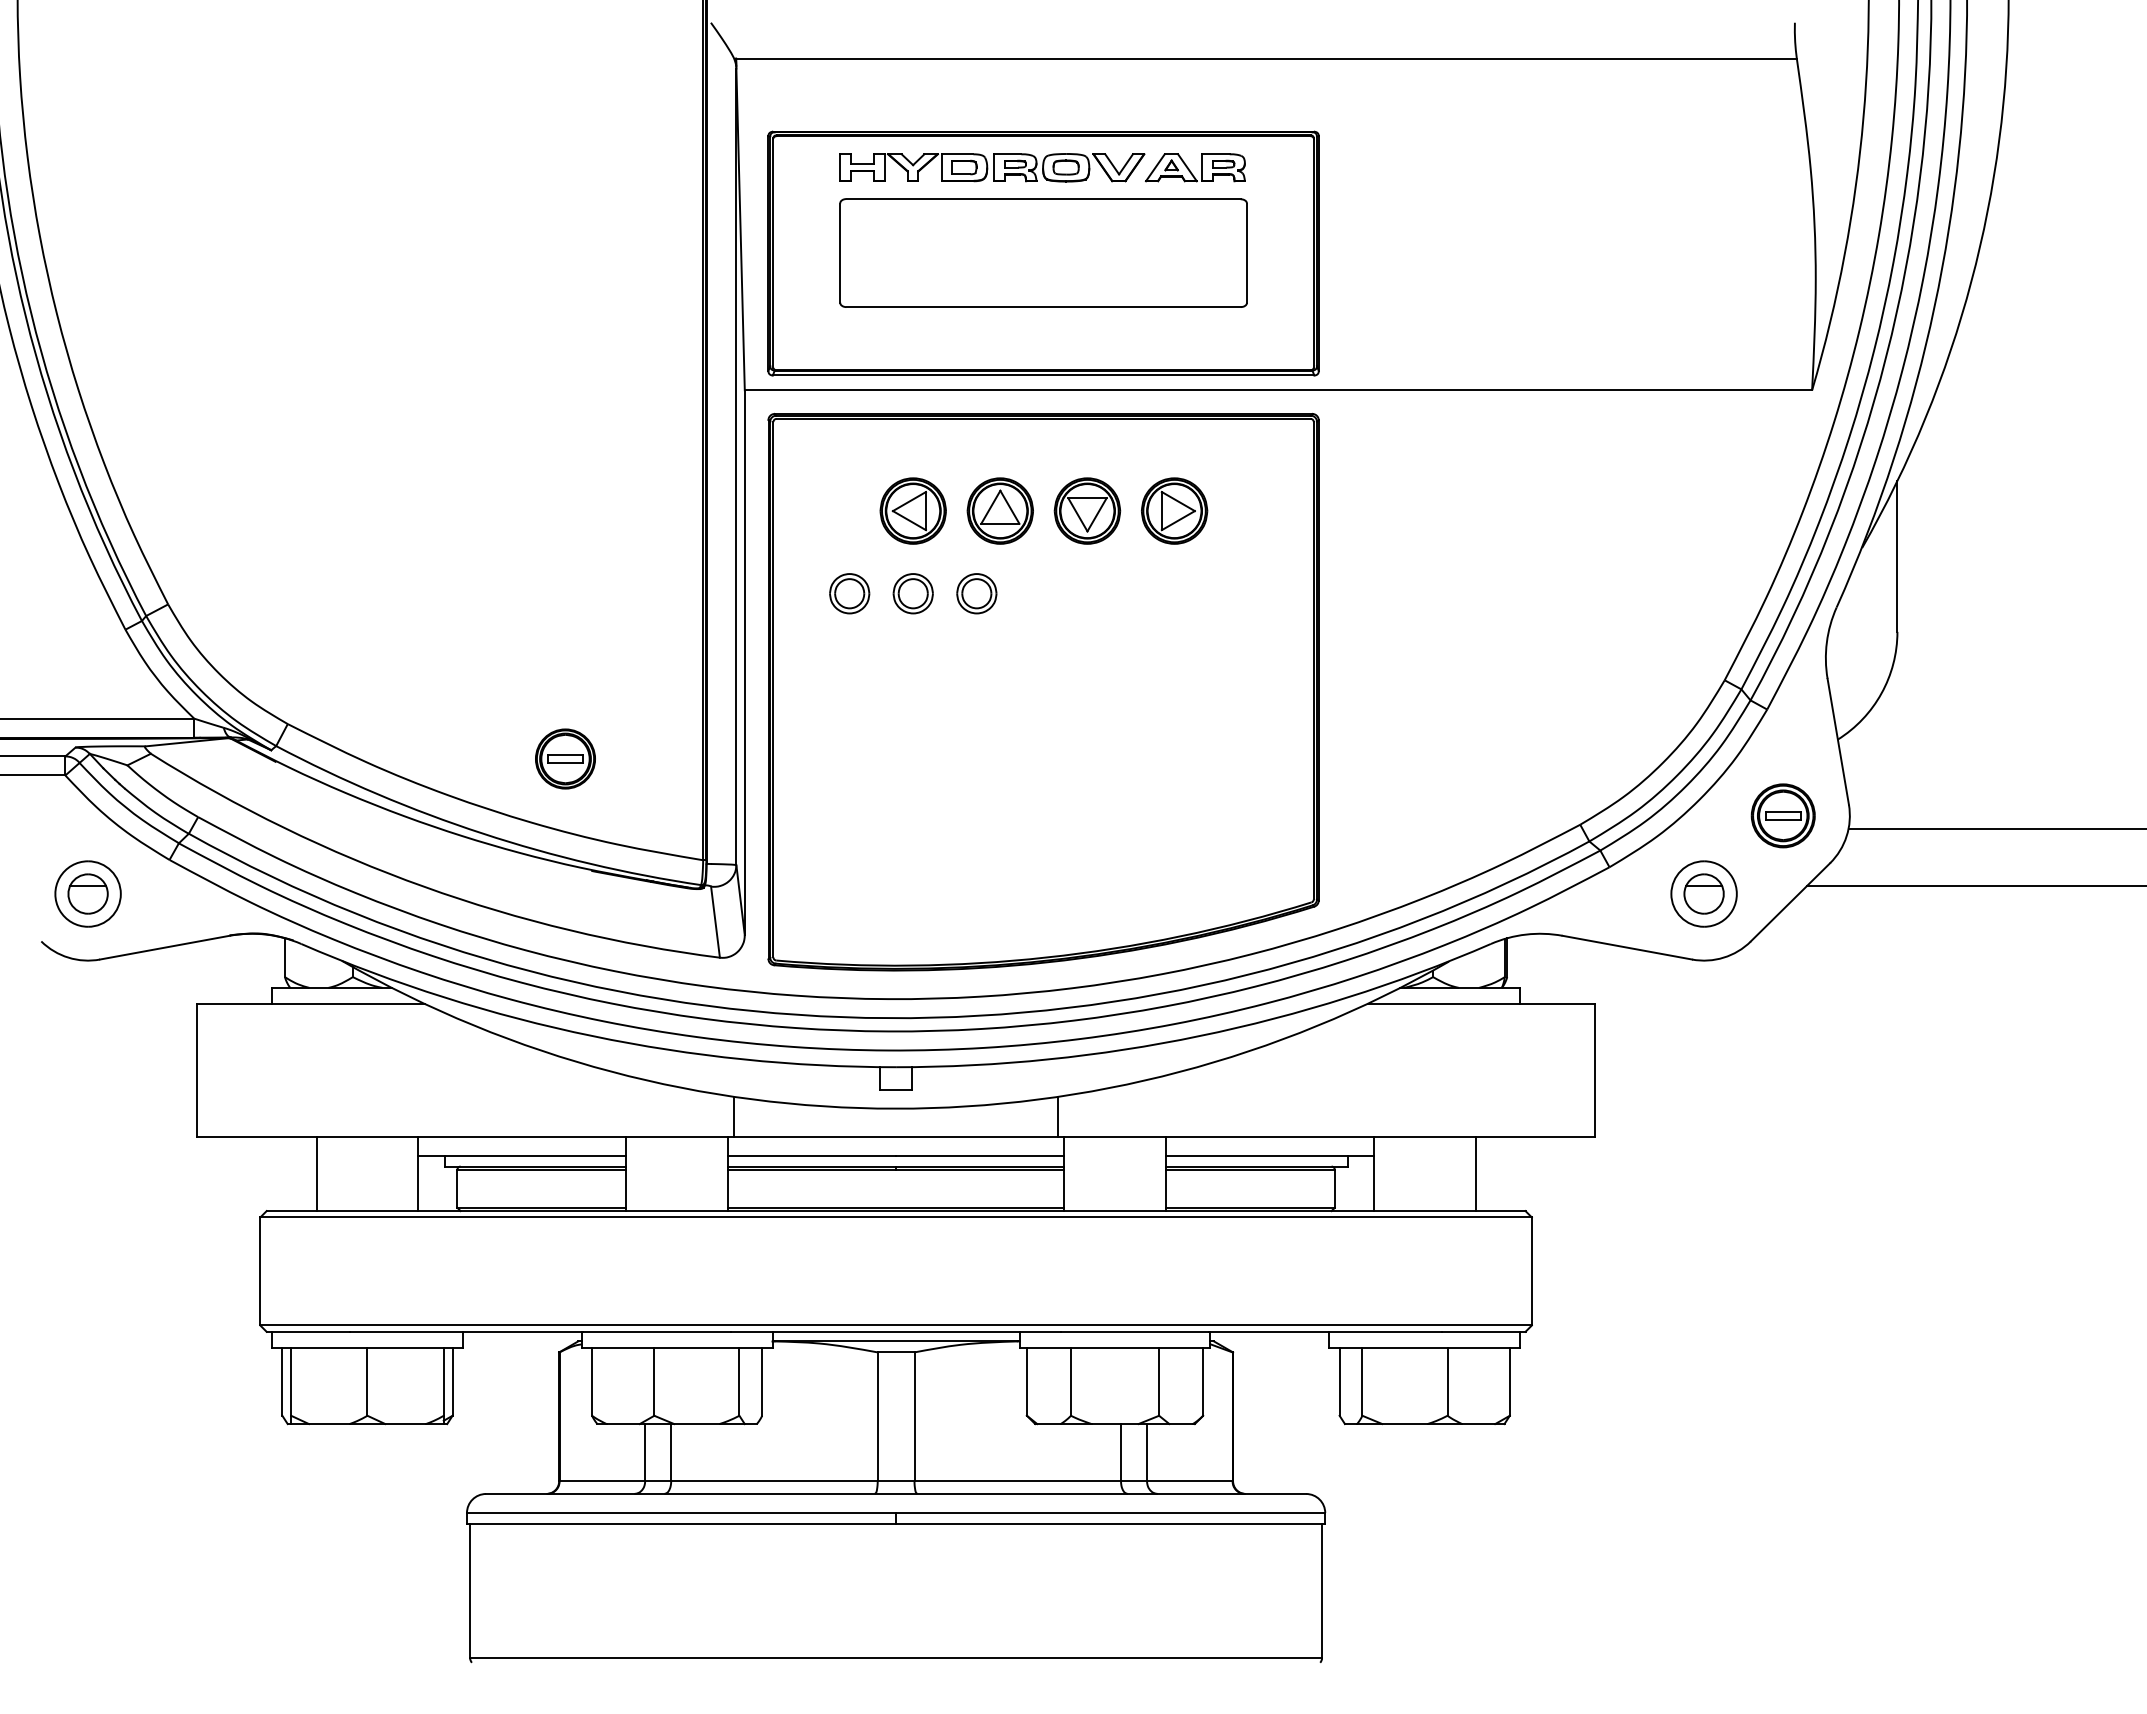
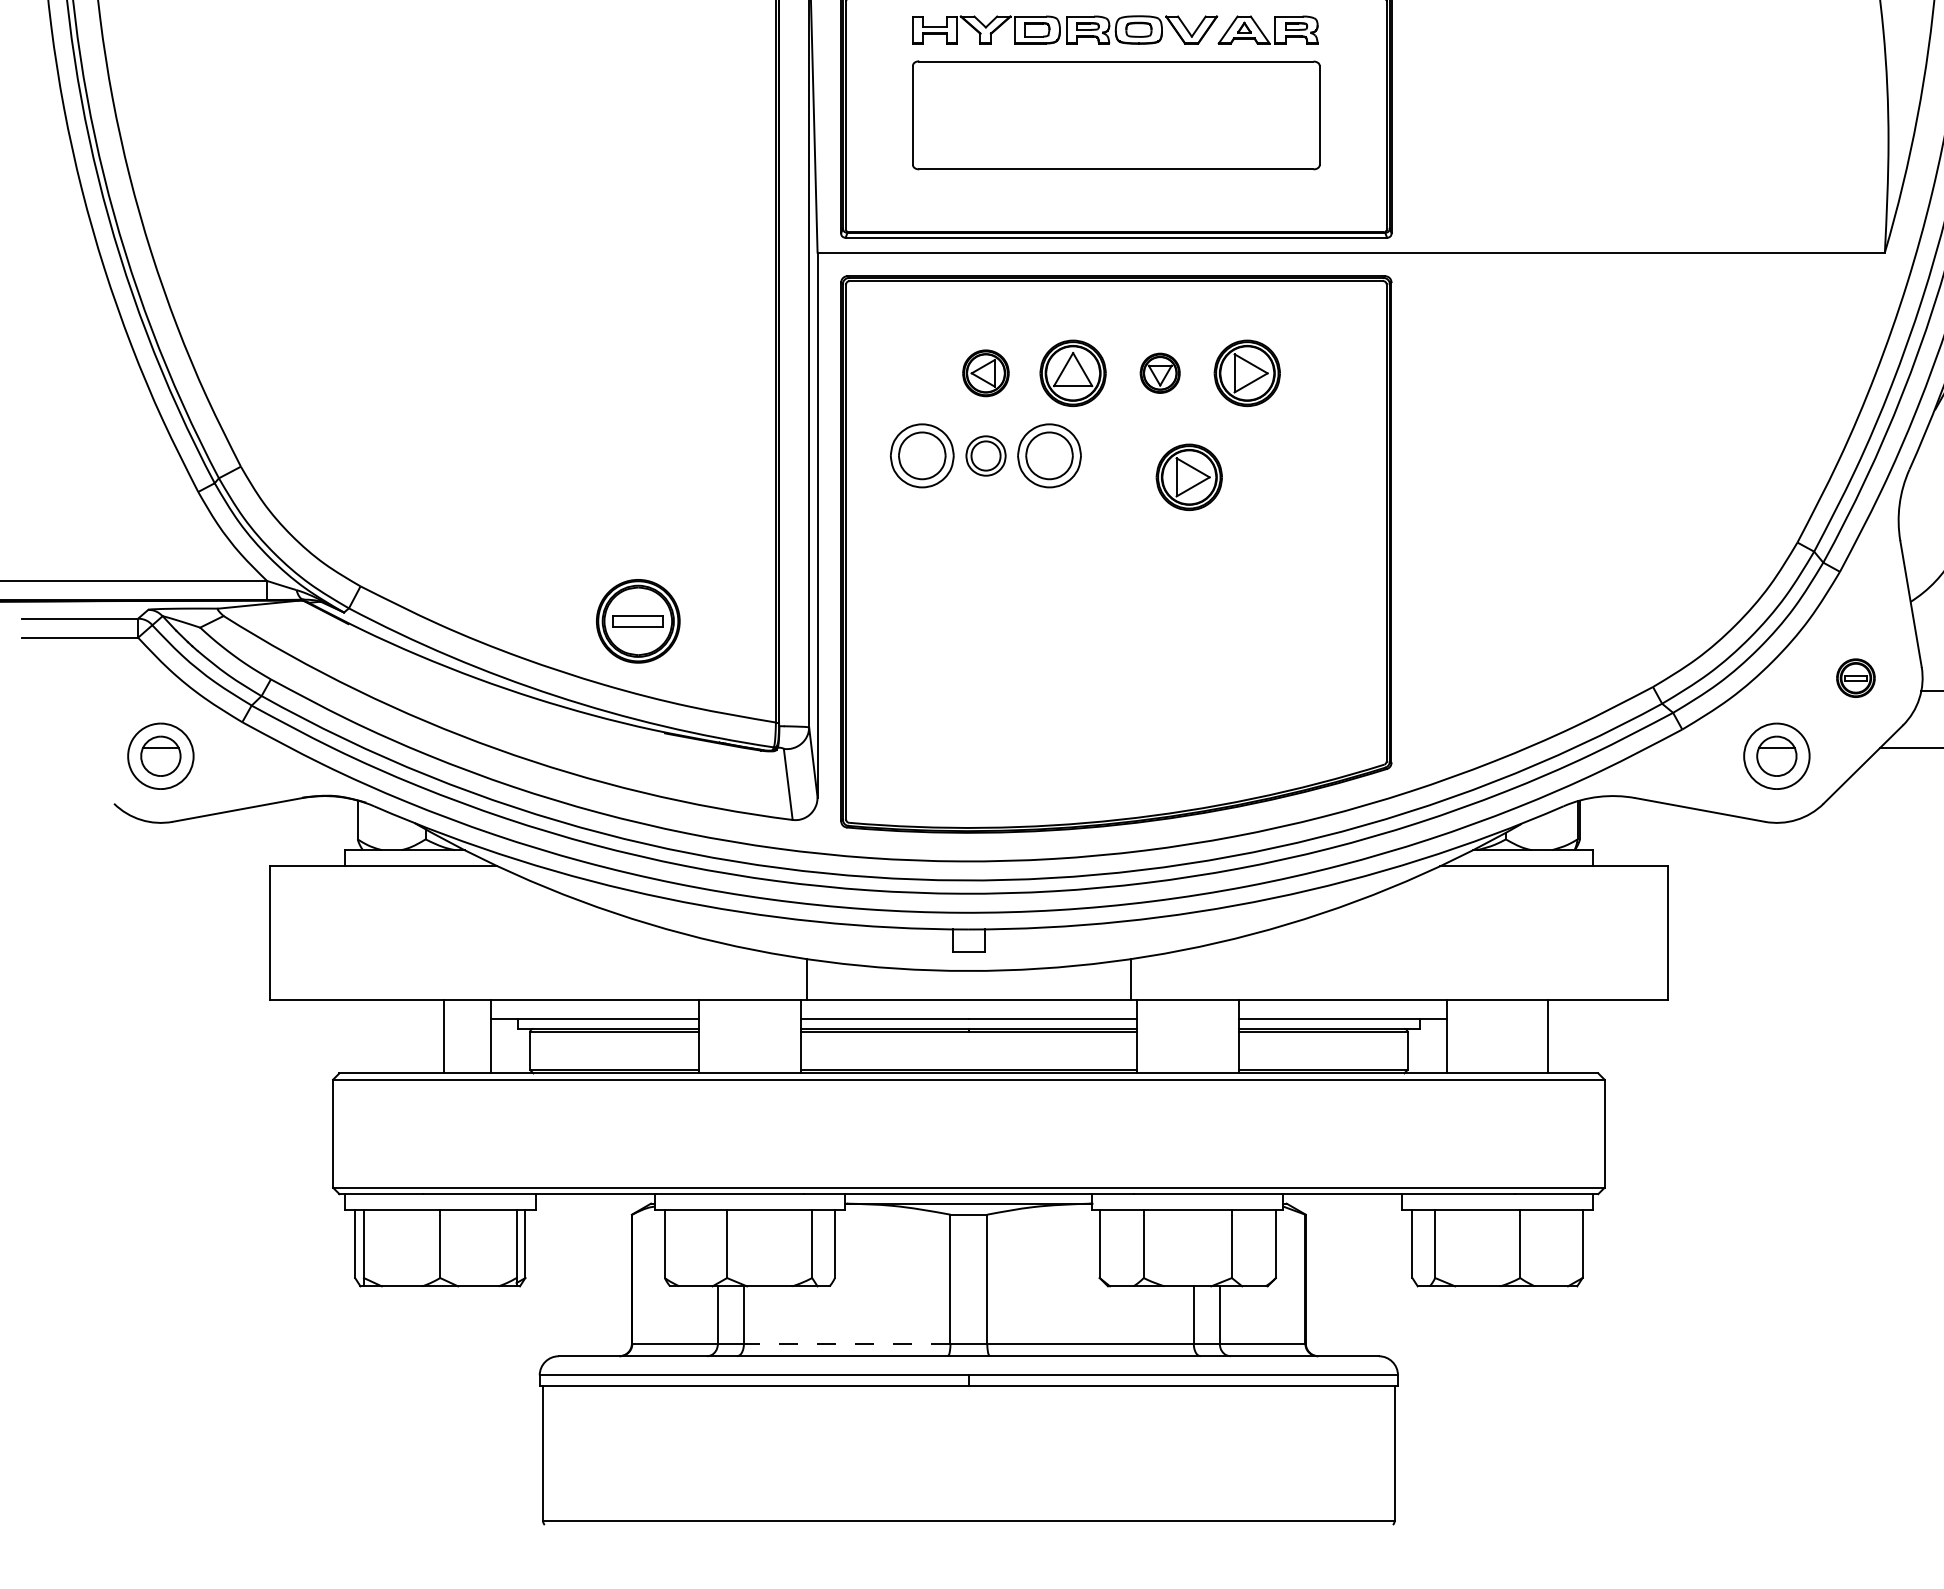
part: (912, 510) -> (985, 372), size x0.7
part: (1087, 510) -> (1160, 372), size x0.6
part: (849, 593) -> (922, 455), size x1.6
part: (976, 593) -> (1049, 455), size x1.6
part: (1116, 614) -> (1189, 476), added
part: (565, 758) -> (638, 620), size x1.4
part: (1782, 815) -> (1855, 677), size x0.6
line: (316, 1174) -> (444, 1036), moved
line: (773, 1481) -> (846, 1343), solid -> dashed

